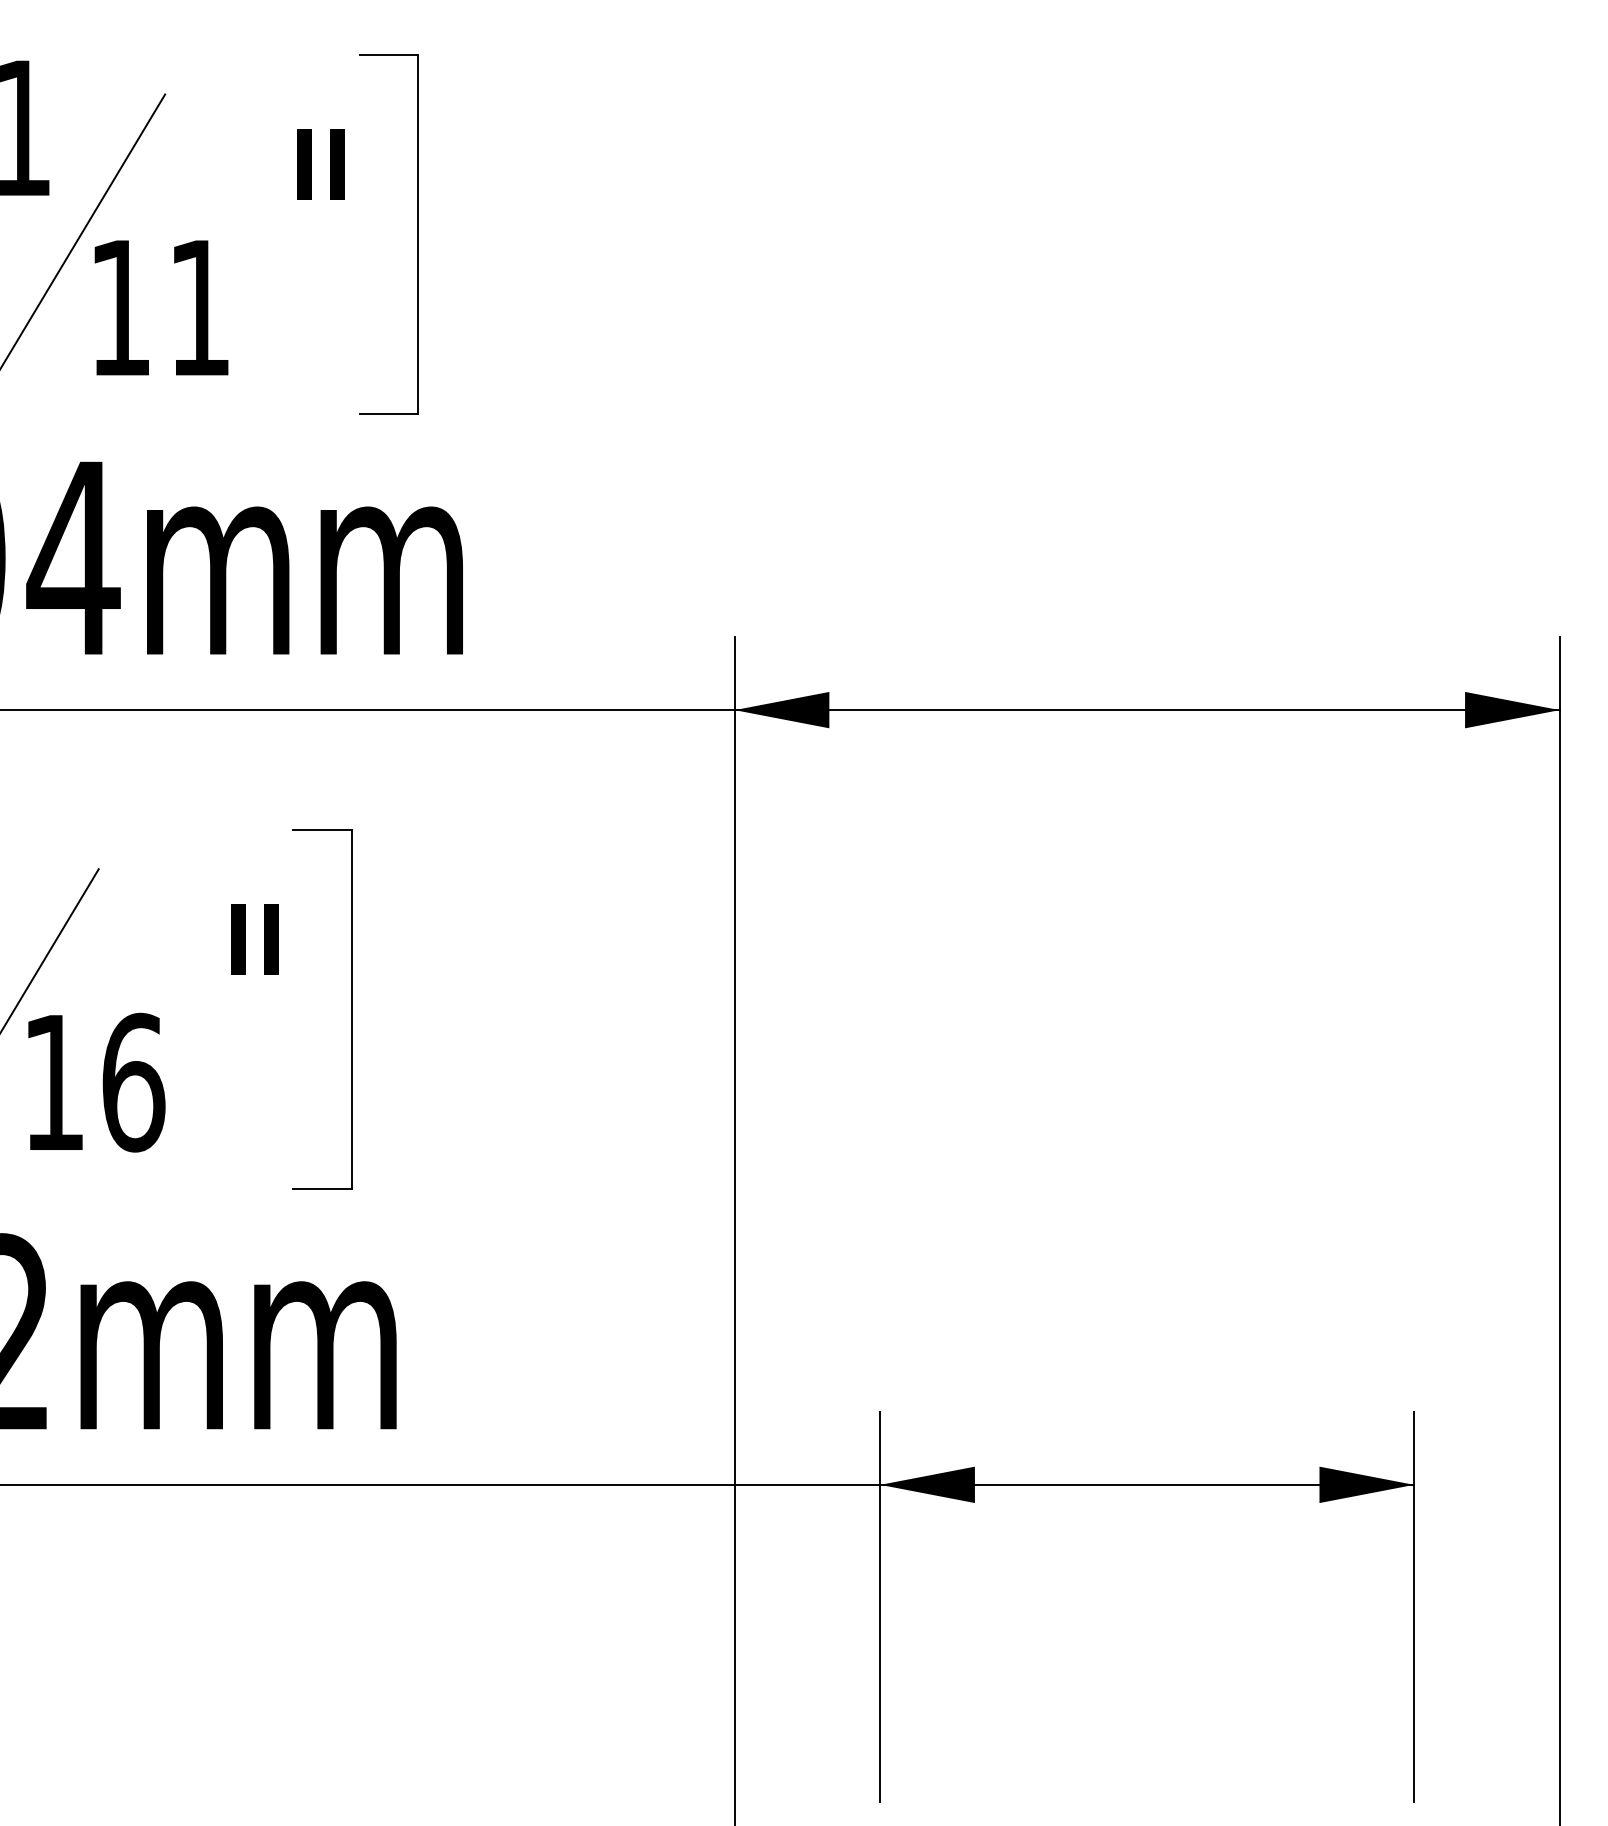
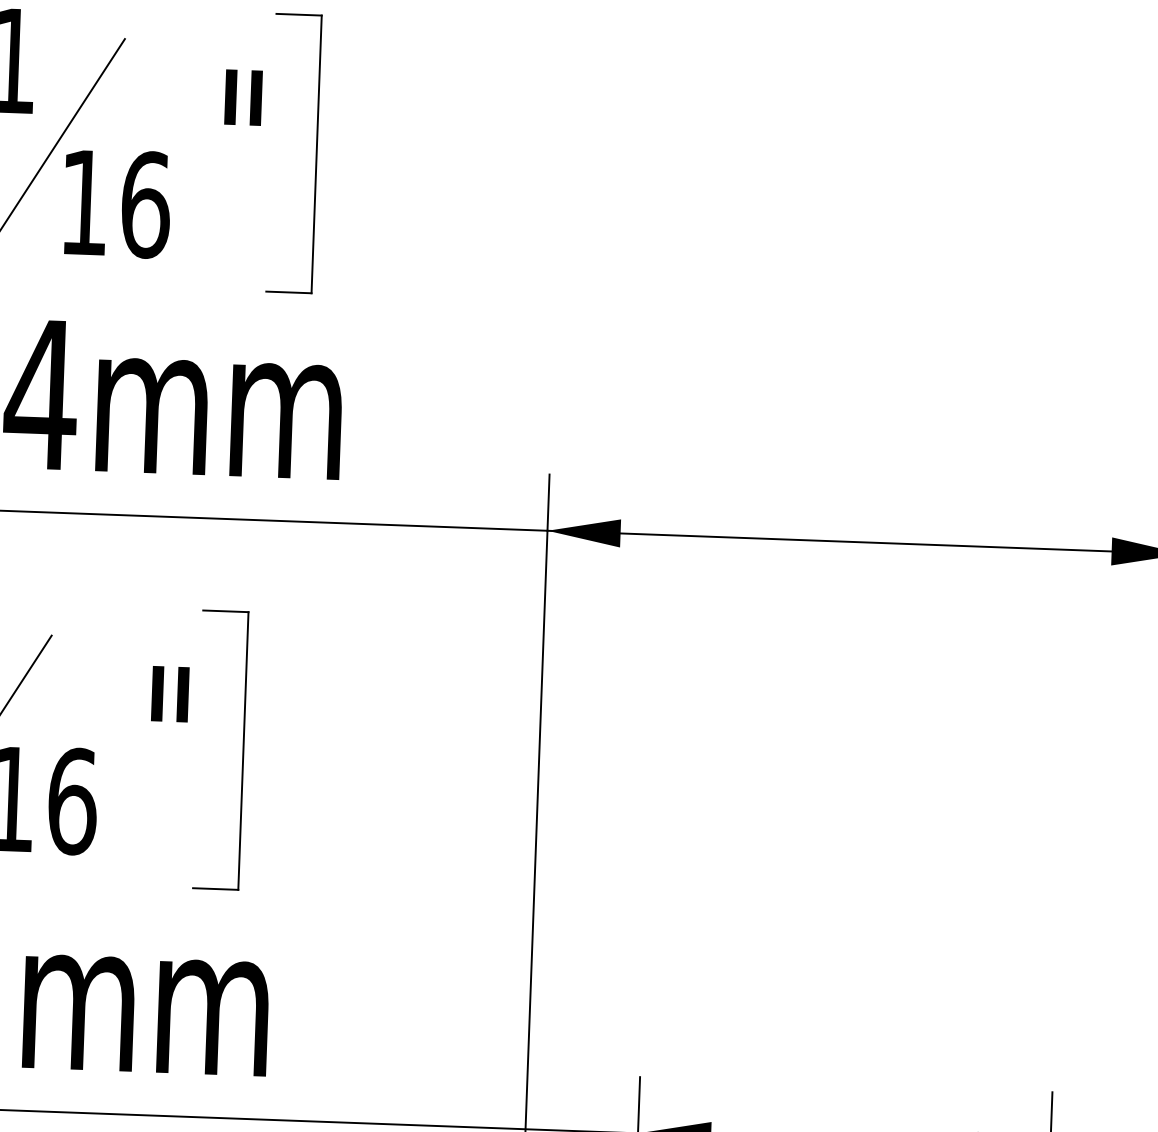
text: (200, 307) -> (146, 204), 11 -> 16

